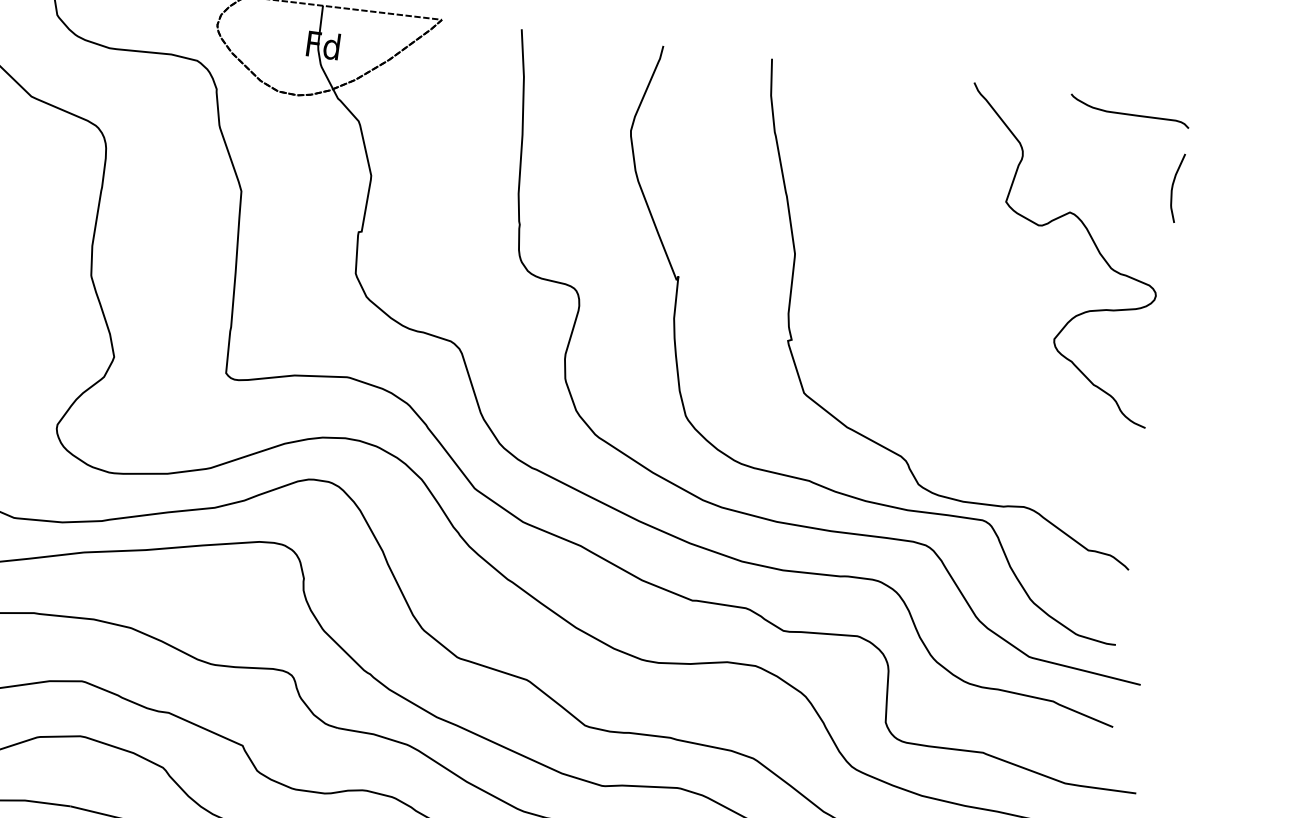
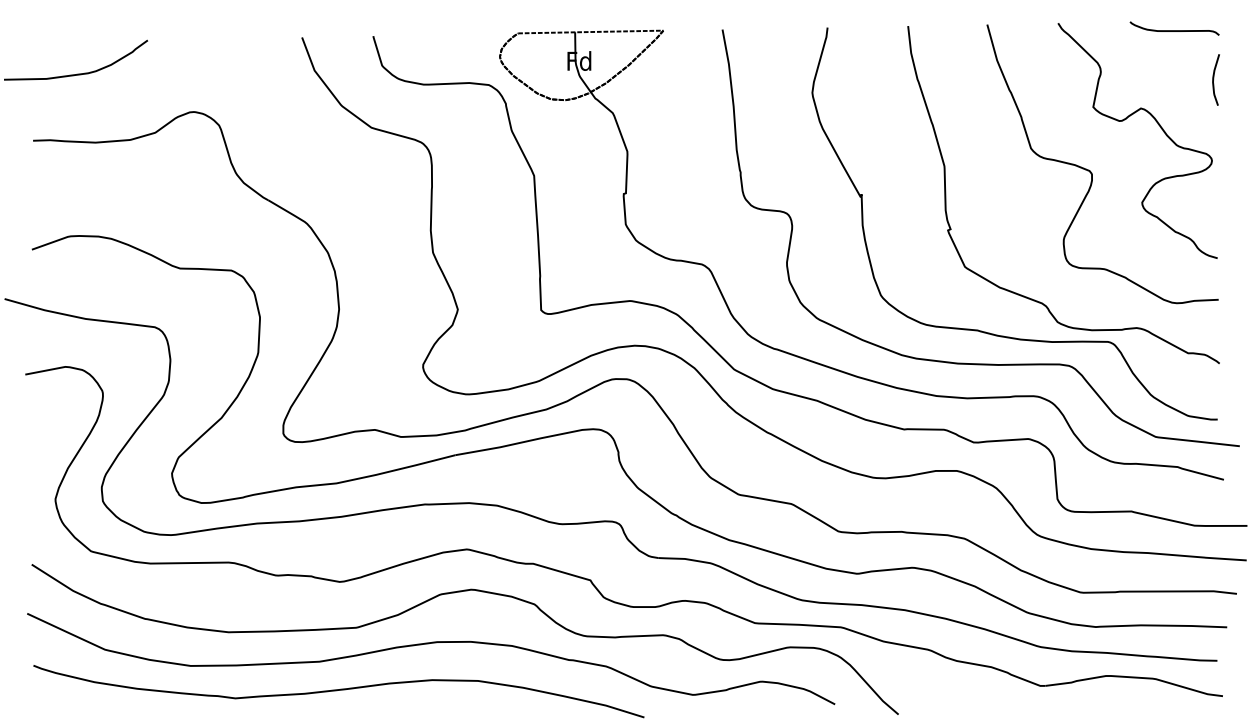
curve: (991, 288) -> (1091, 171), added

